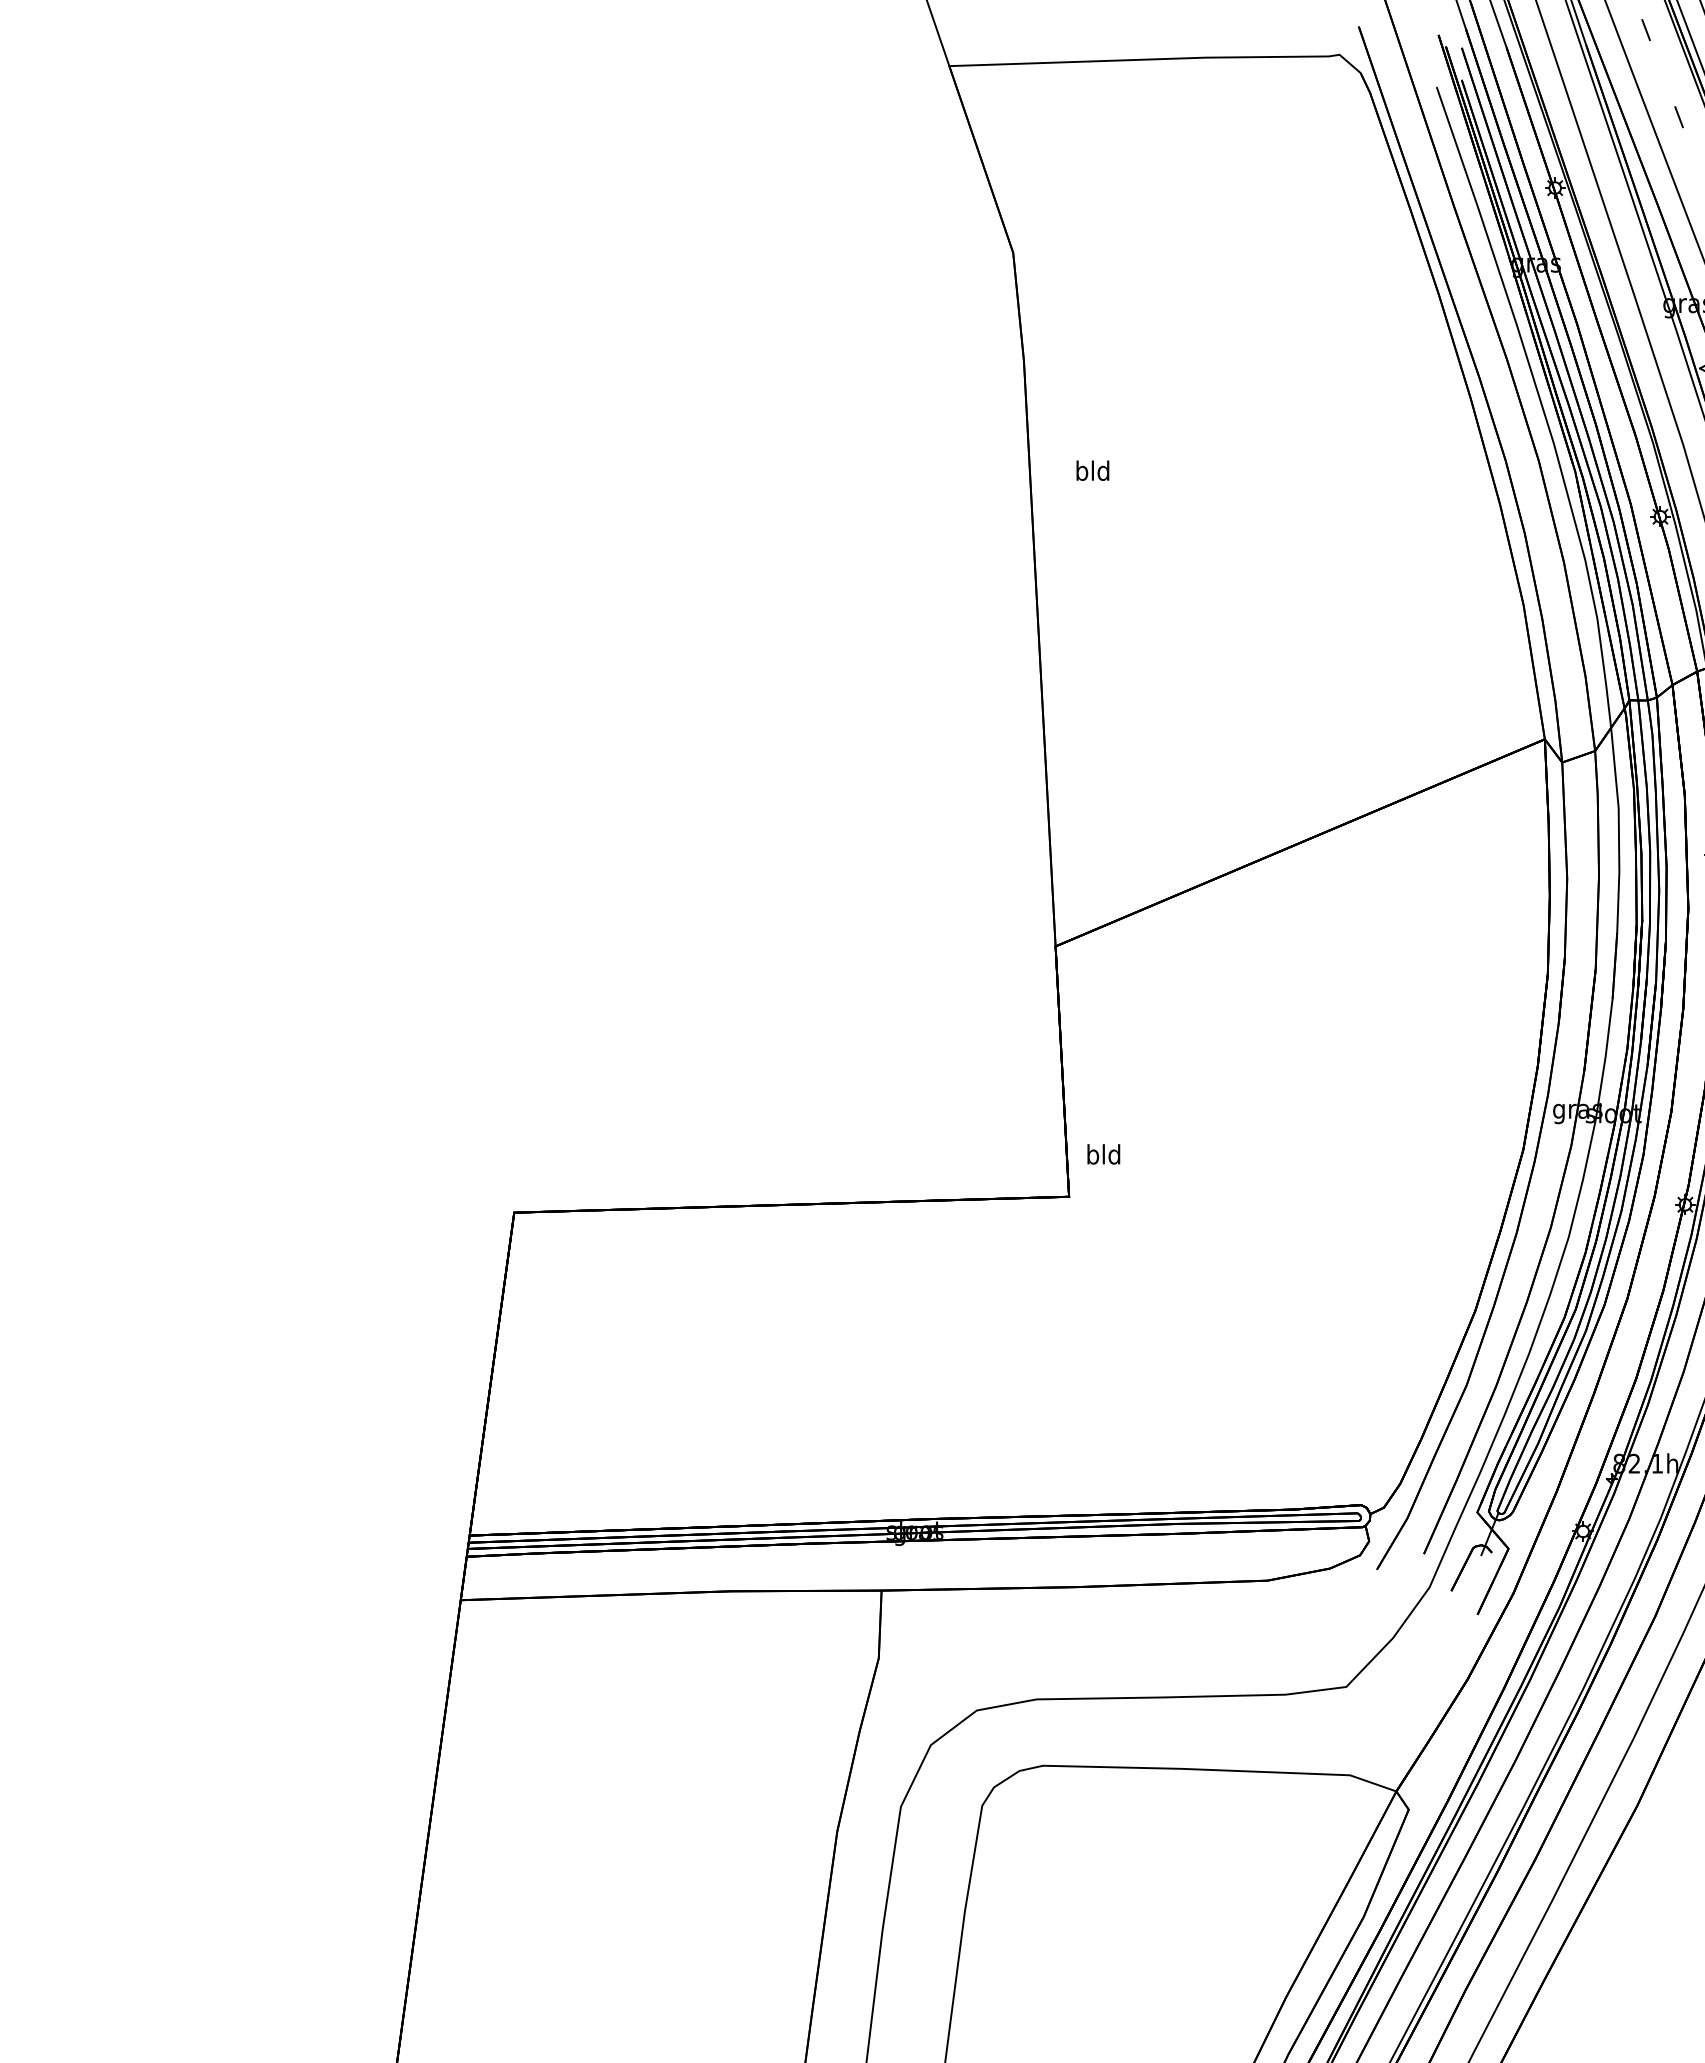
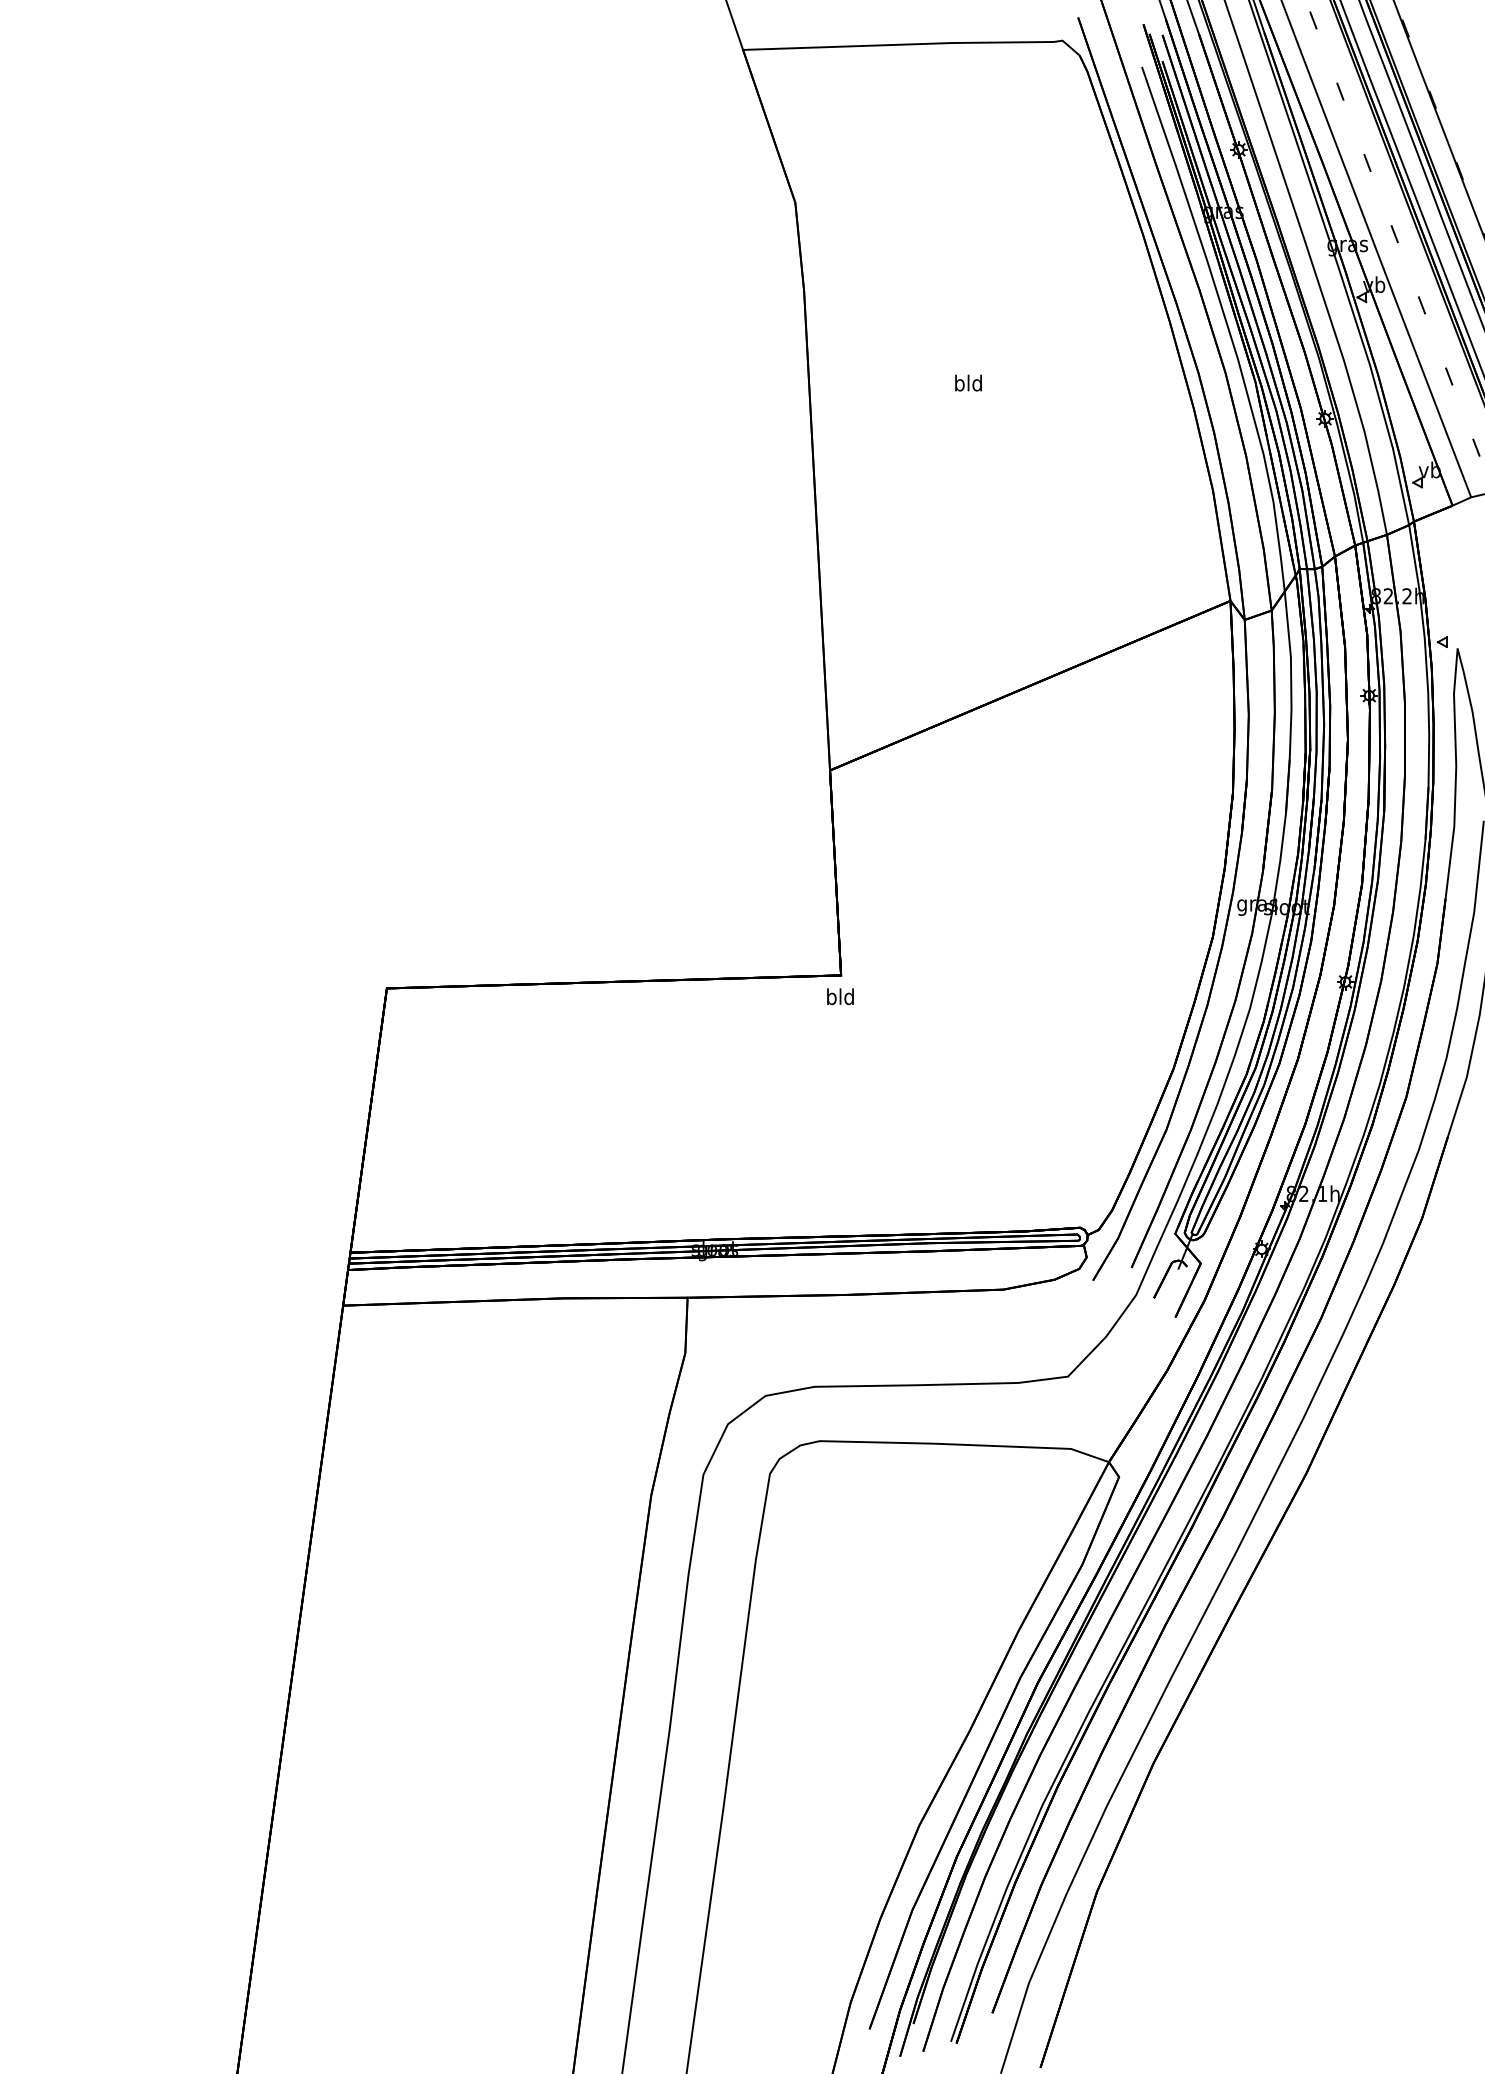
text: (1092, 469) -> (968, 382), moved
text: (1103, 1154) -> (840, 996), moved

